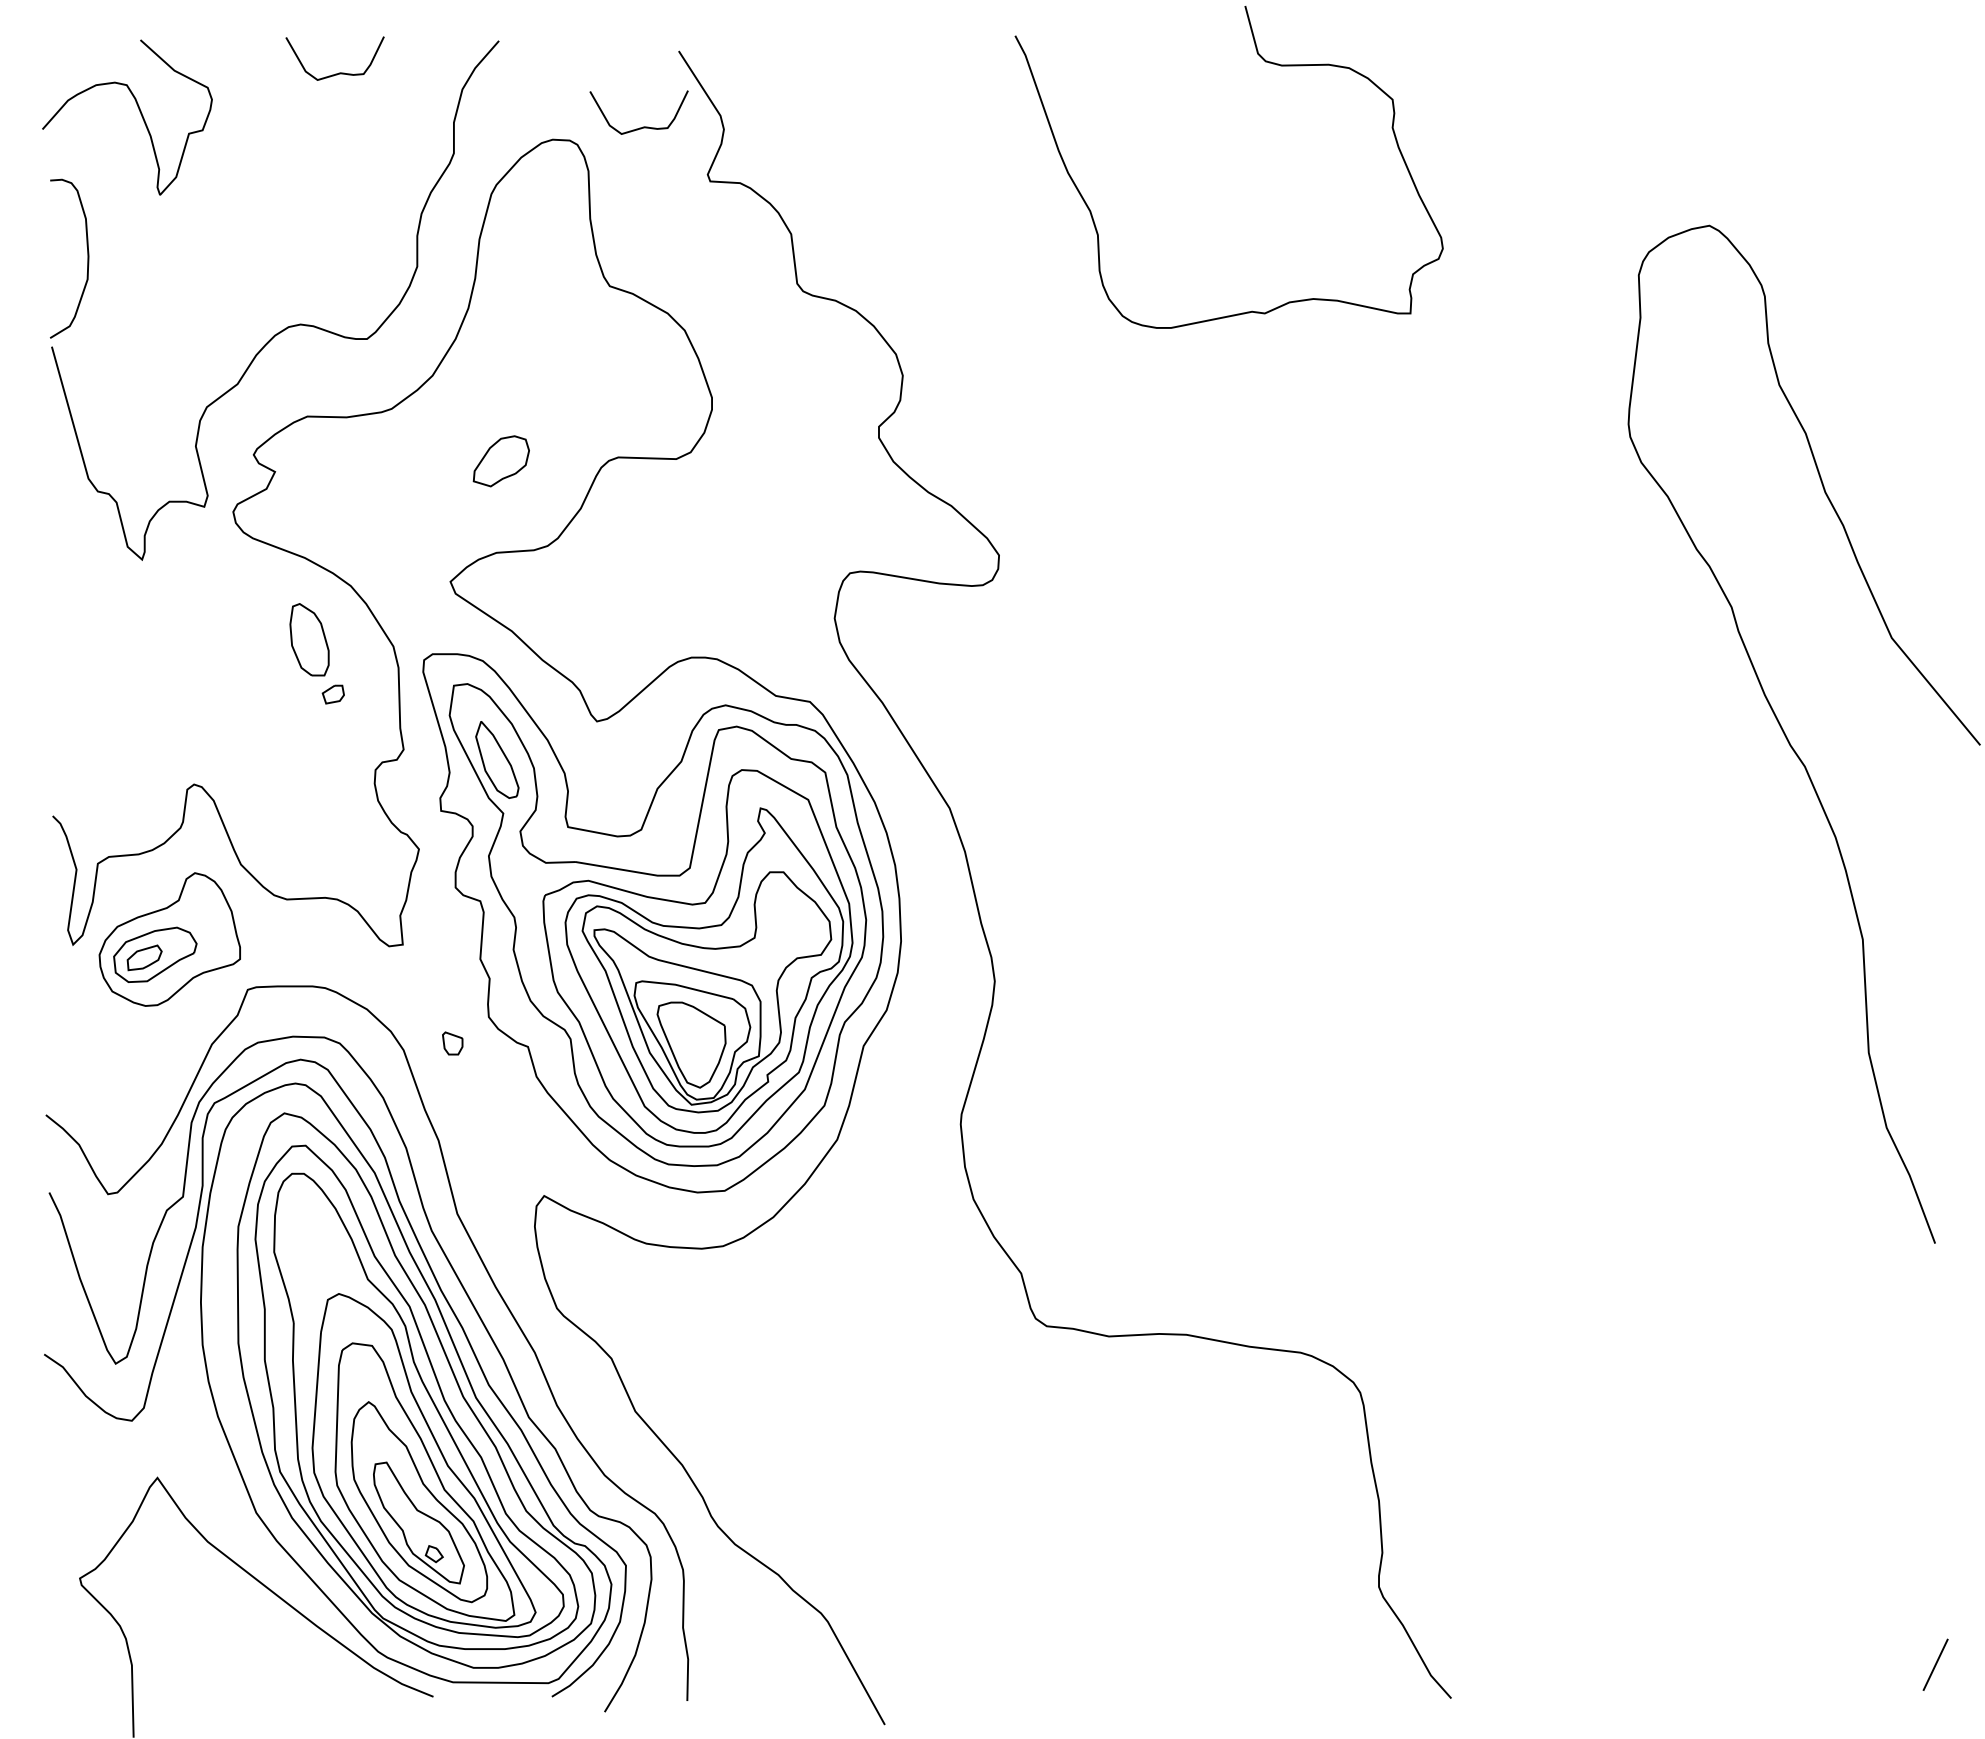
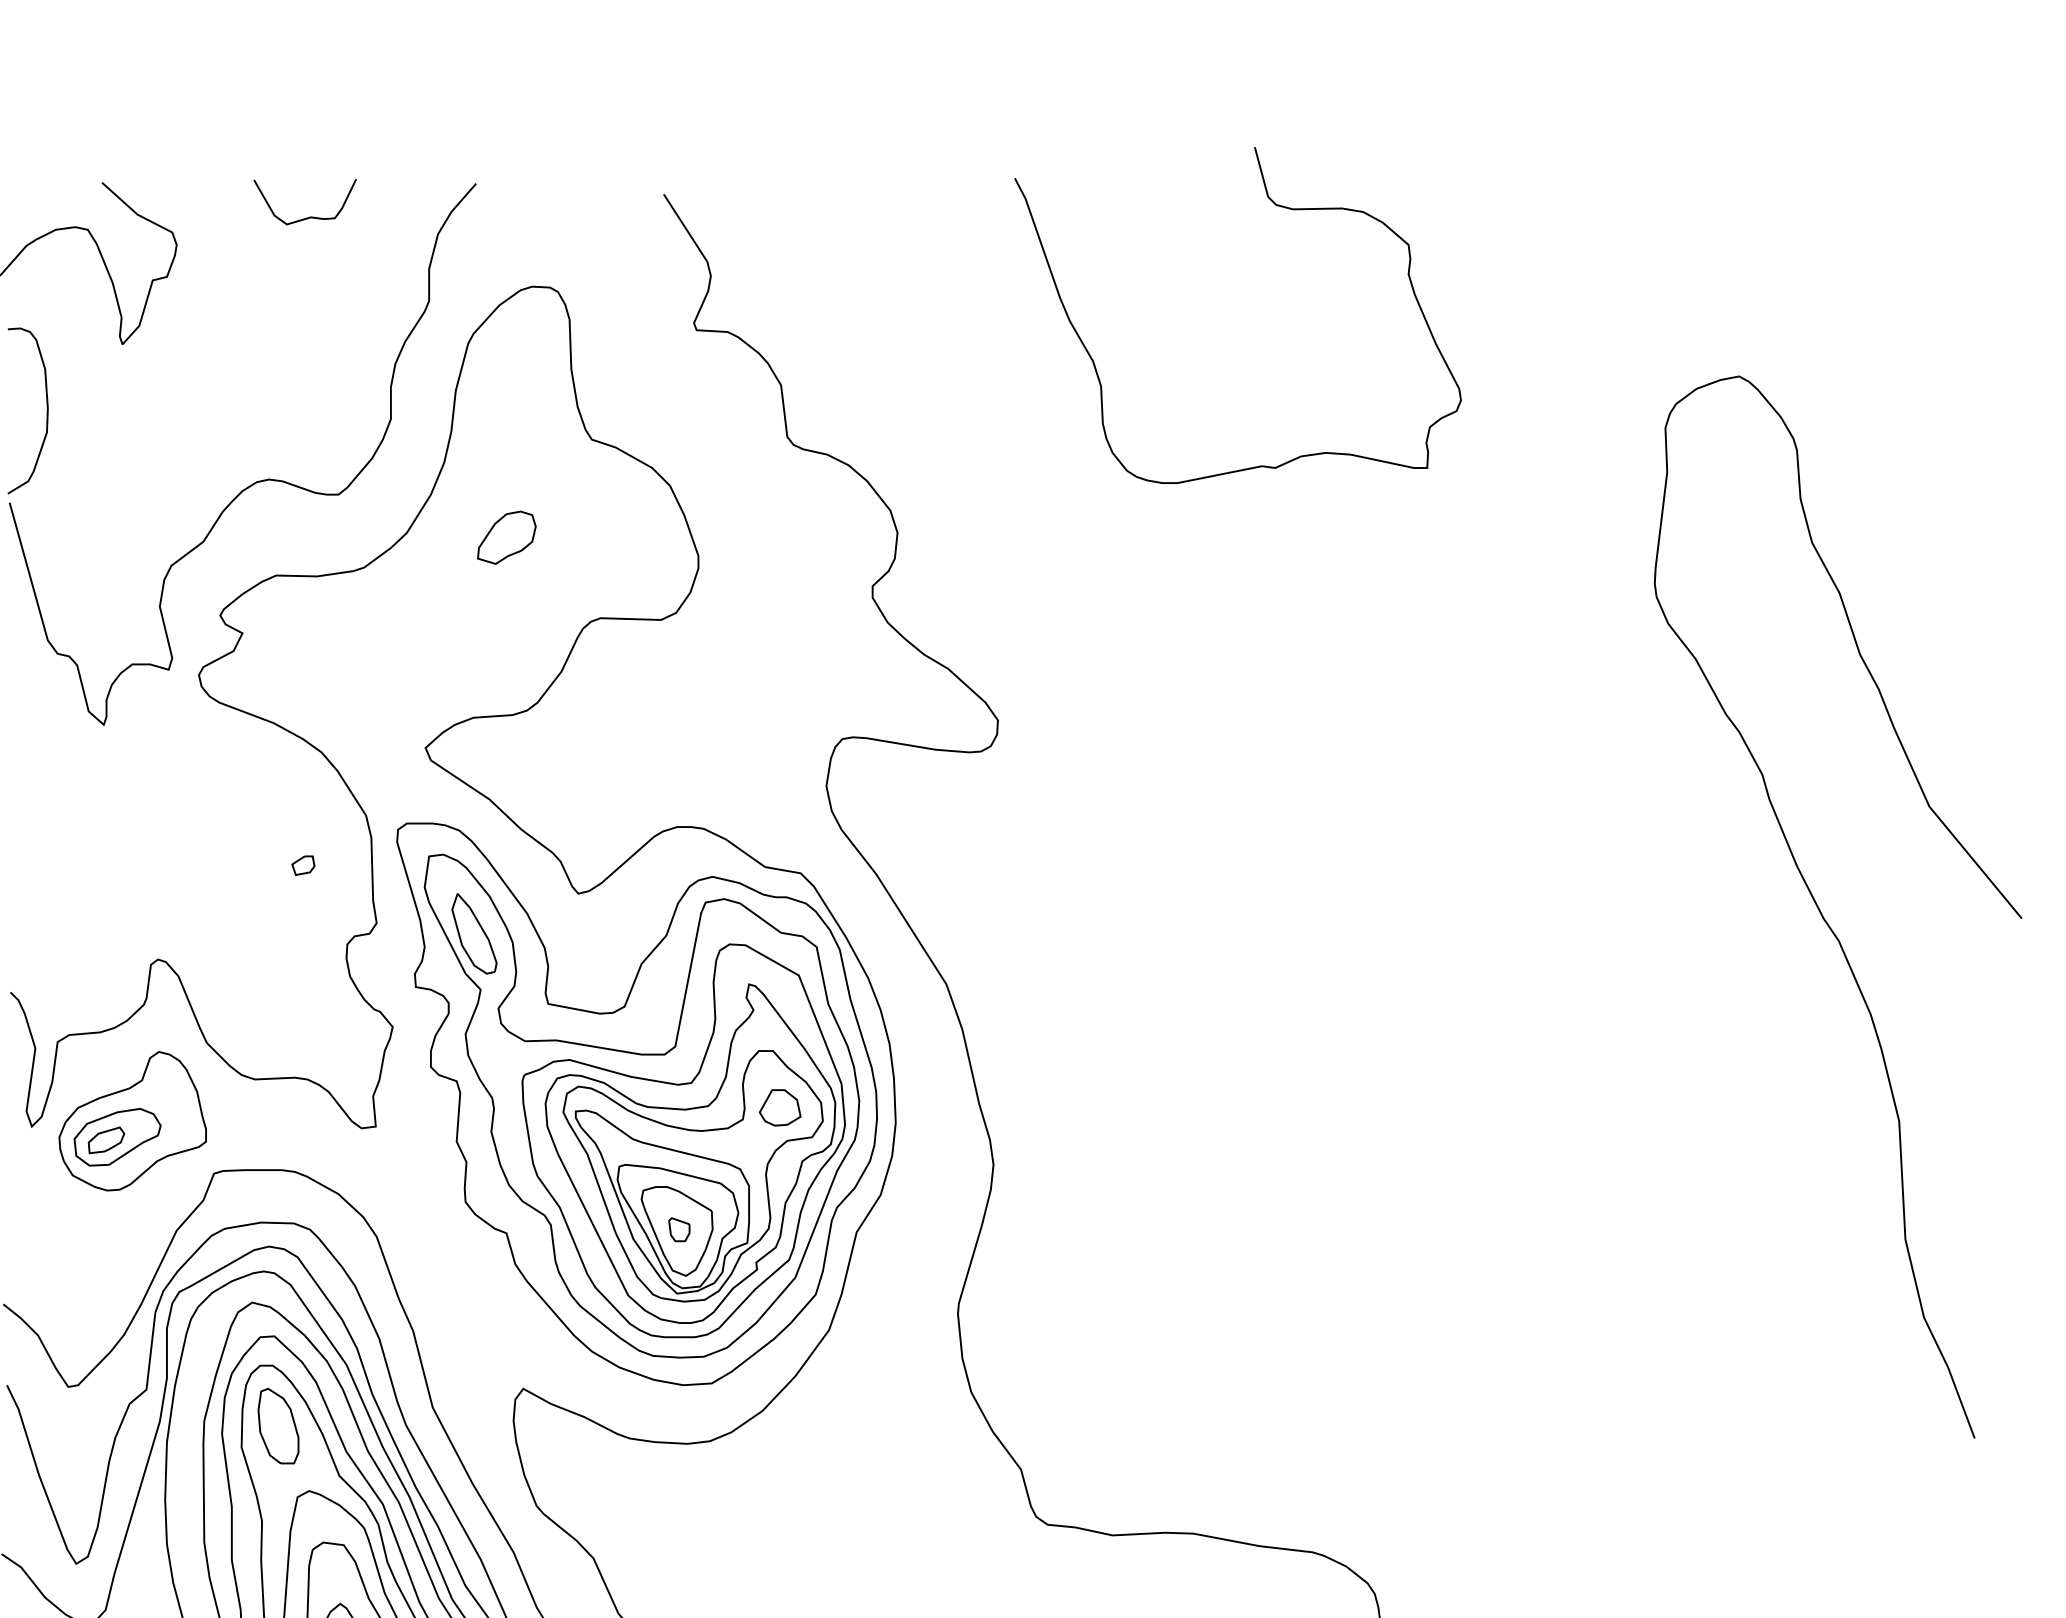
curve: (643, 126) -> (626, 272), removed
part: (500, 461) -> (505, 537), moved
part: (309, 639) -> (278, 1425), moved
part: (790, 926) -> (780, 1107), added
part: (452, 1043) -> (679, 1229), moved

